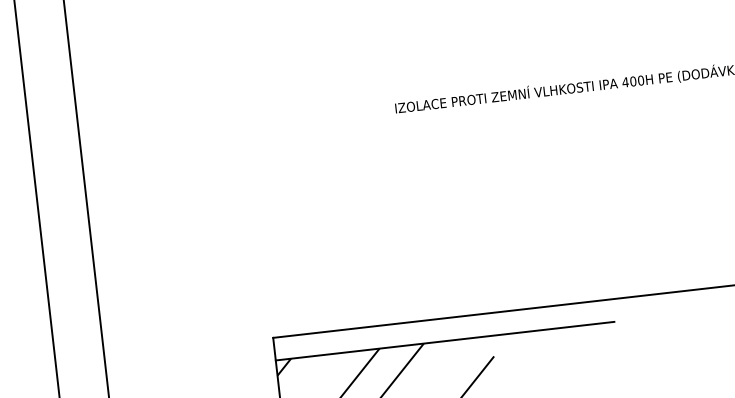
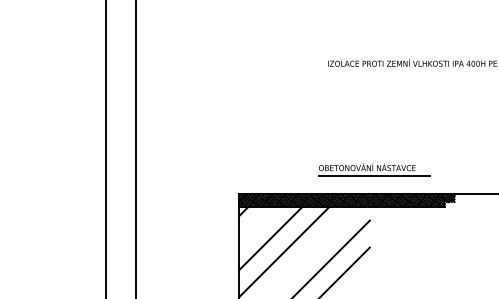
part: (491, 273) -> (374, 169), added
hatch: (451, 329) -> (346, 200), added

